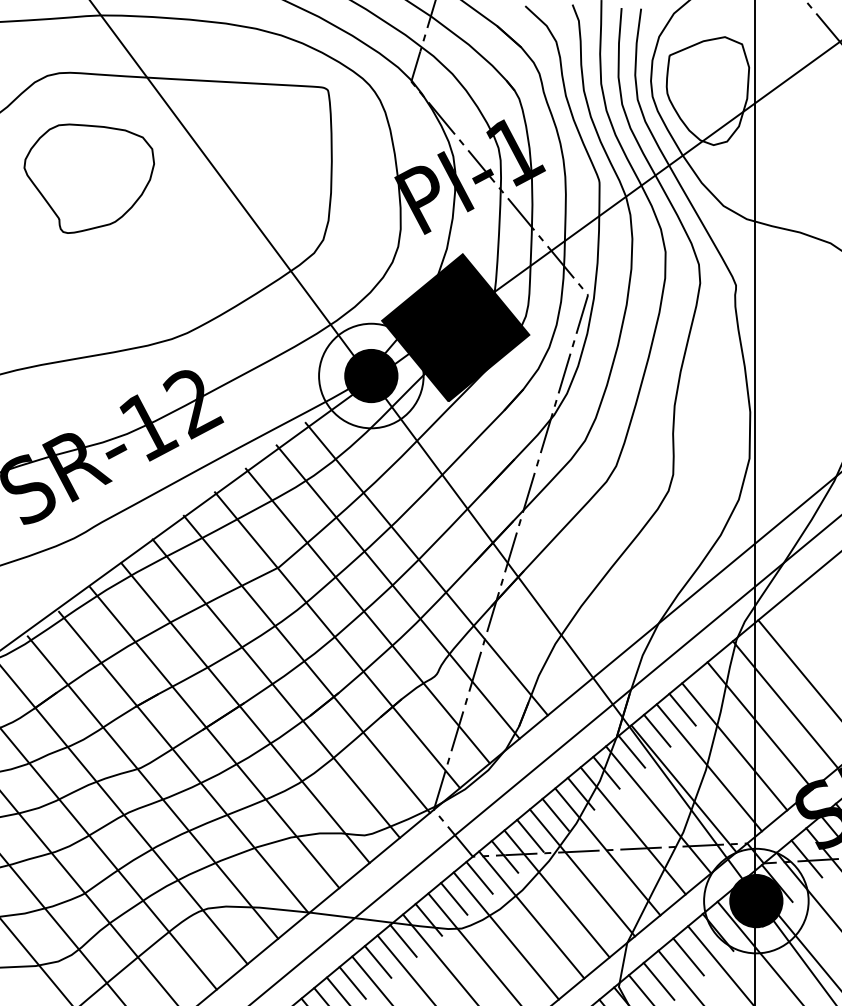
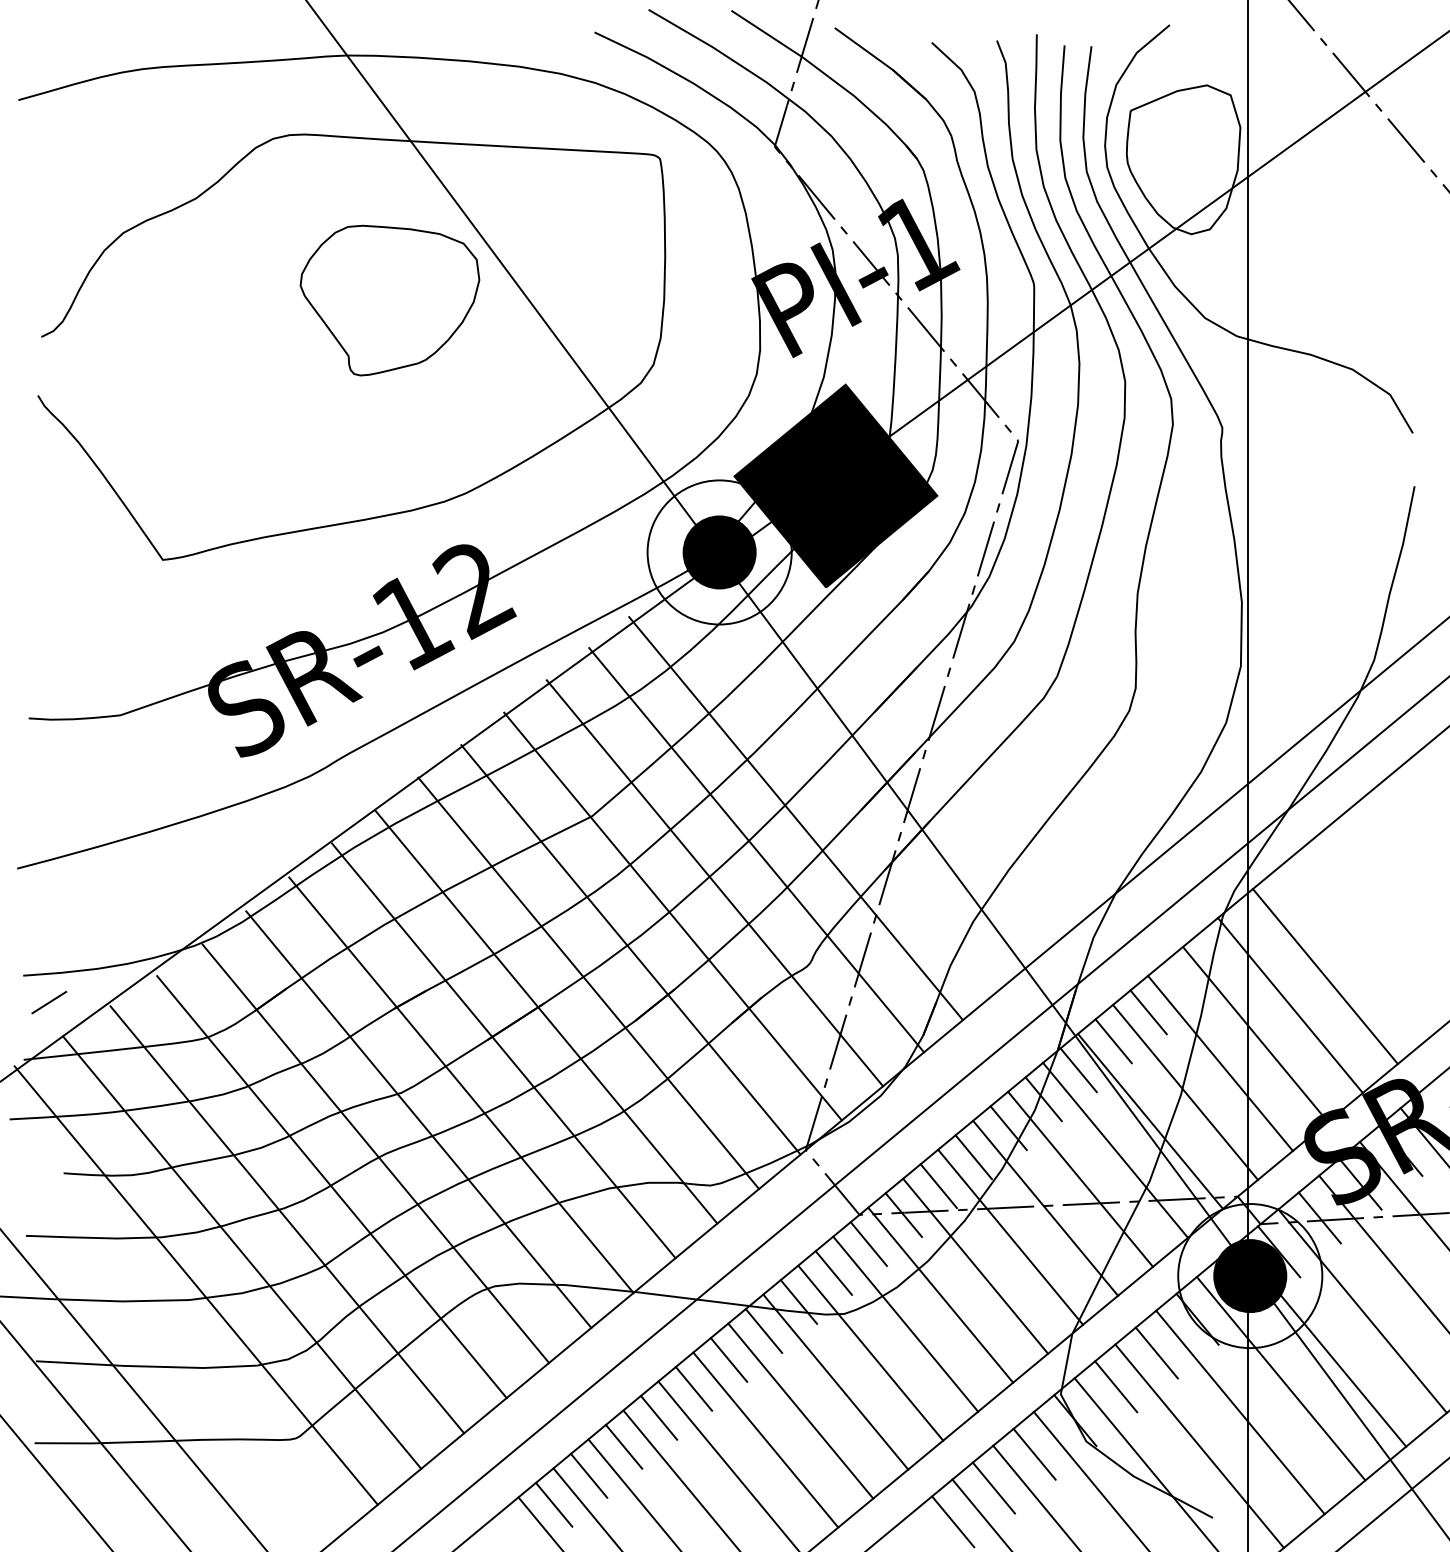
part: (88, 178) -> (389, 300), moved

